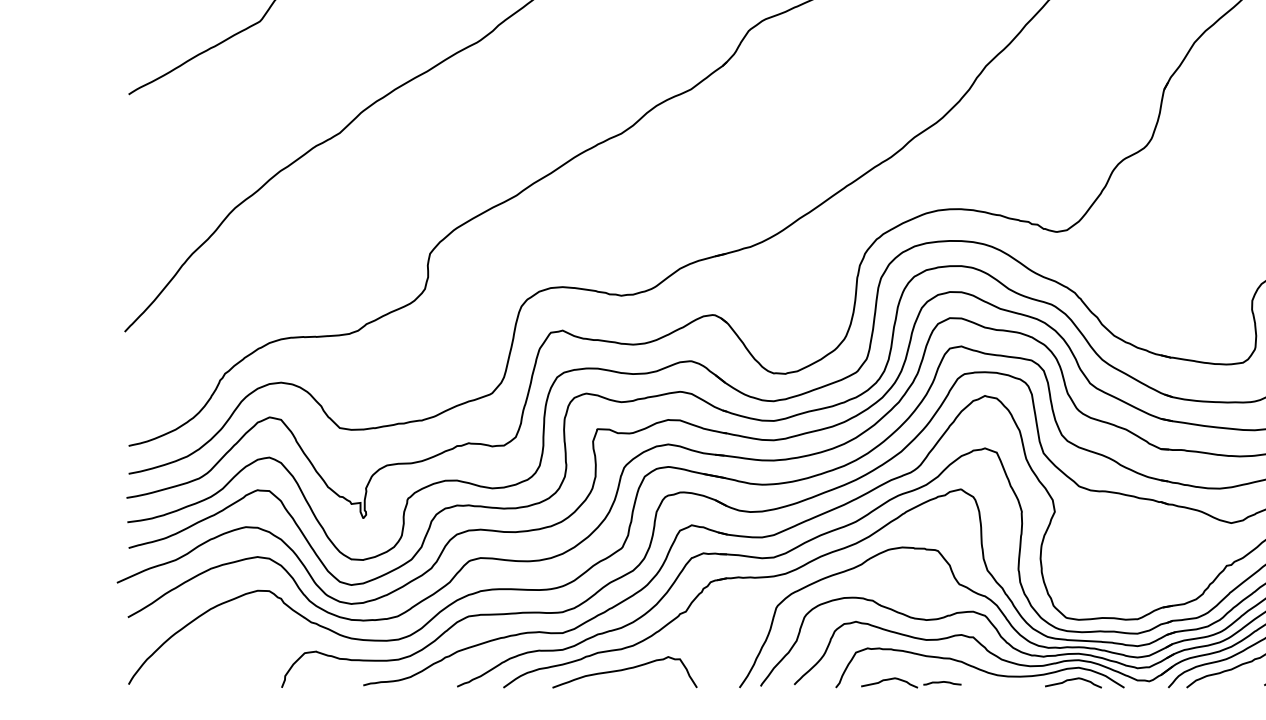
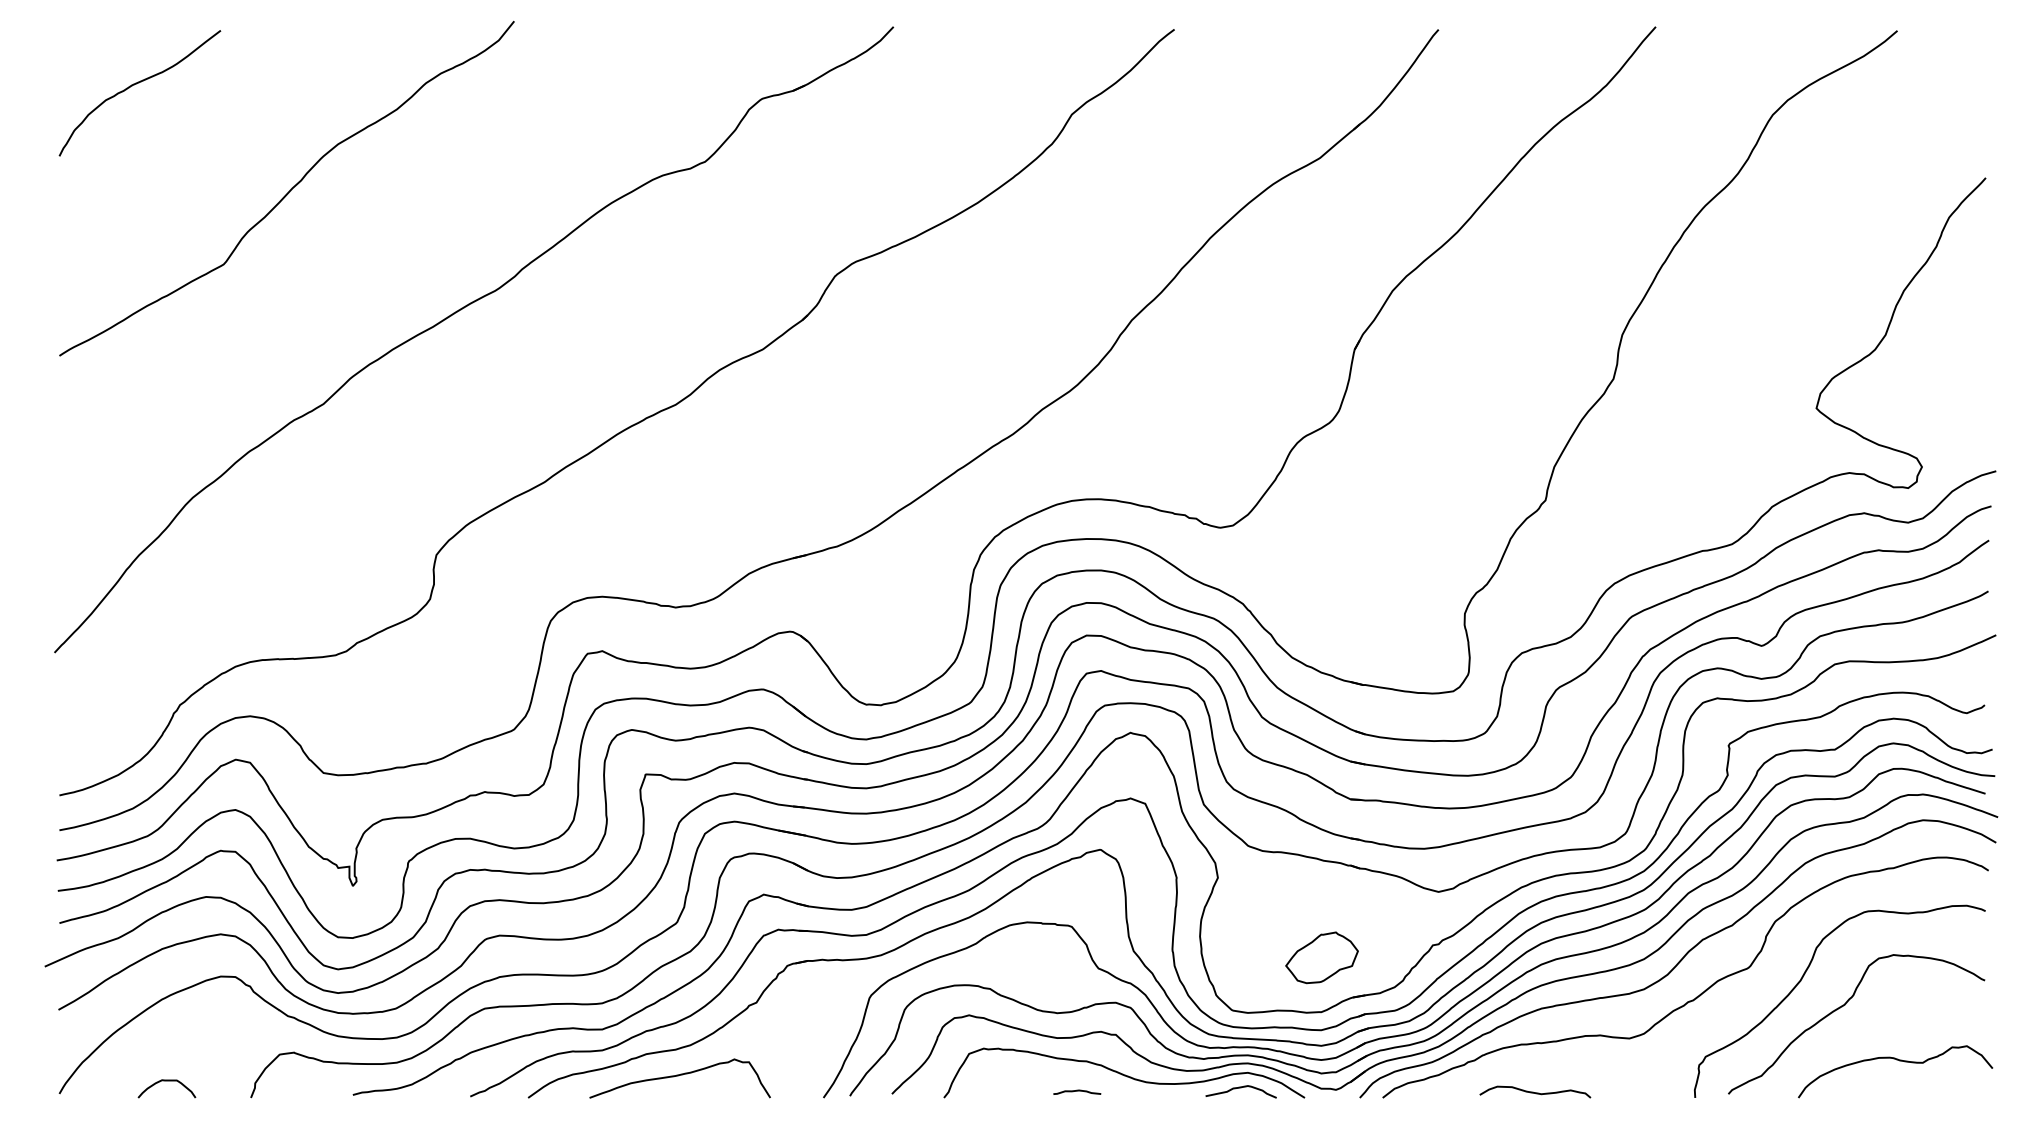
part: (1137, 575) -> (1321, 957), added
curve: (214, 674) -> (166, 1081), added
curve: (889, 680) -> (1010, 1088), removed

